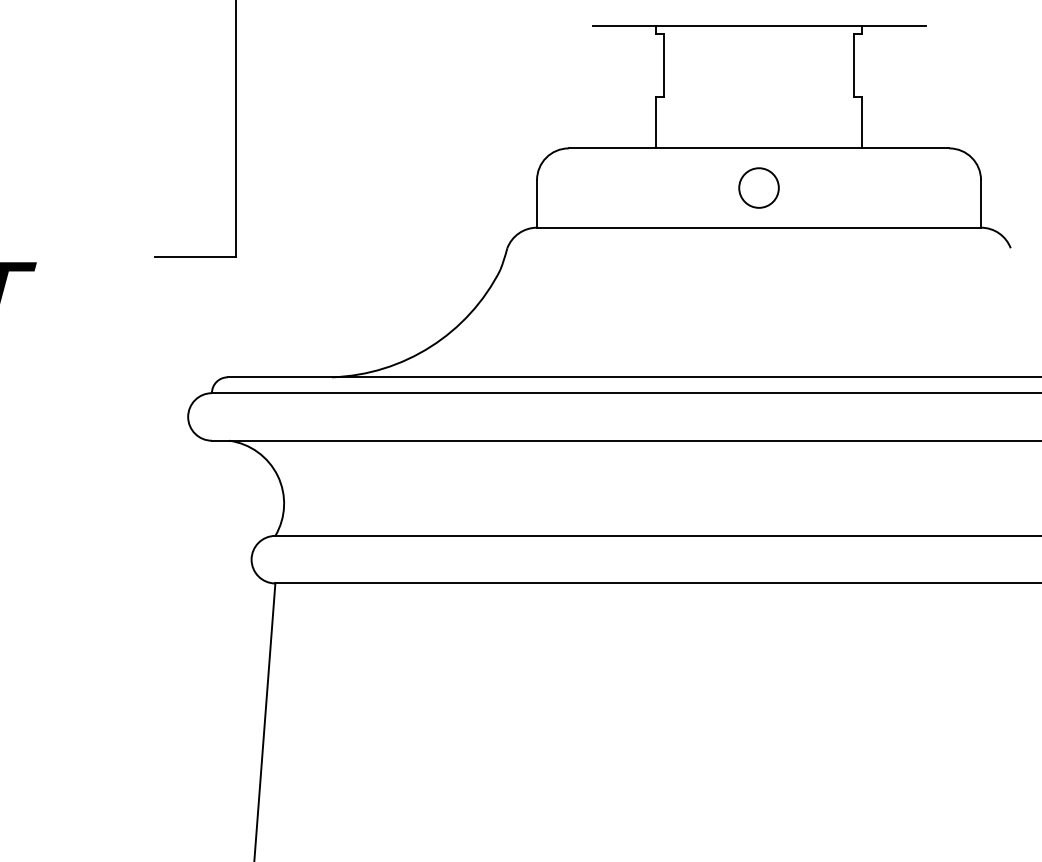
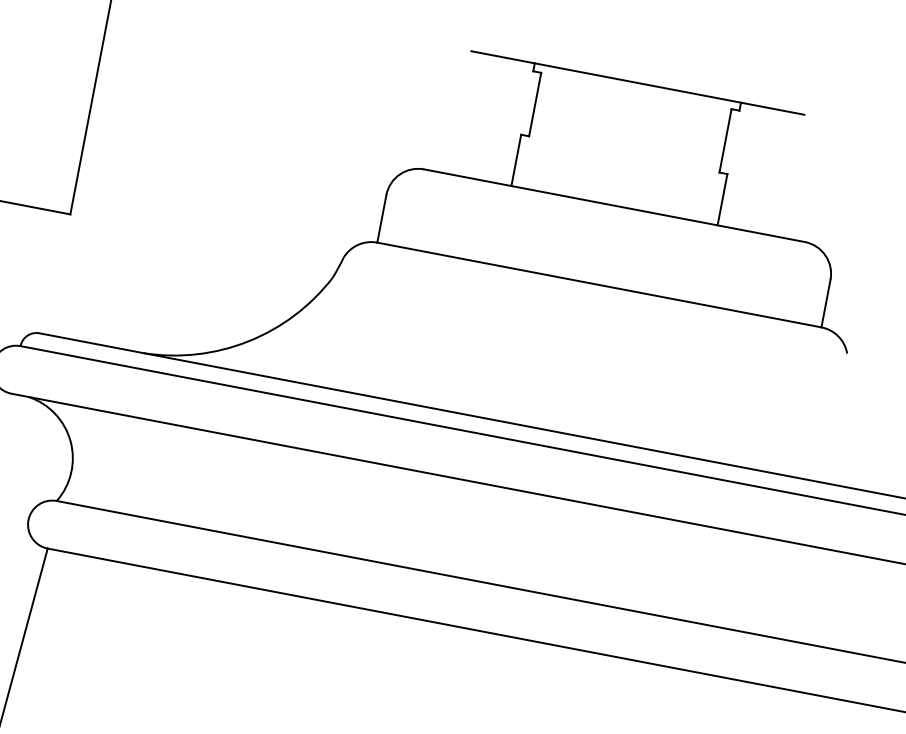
circle: (758, 187) -> (606, 244), removed

